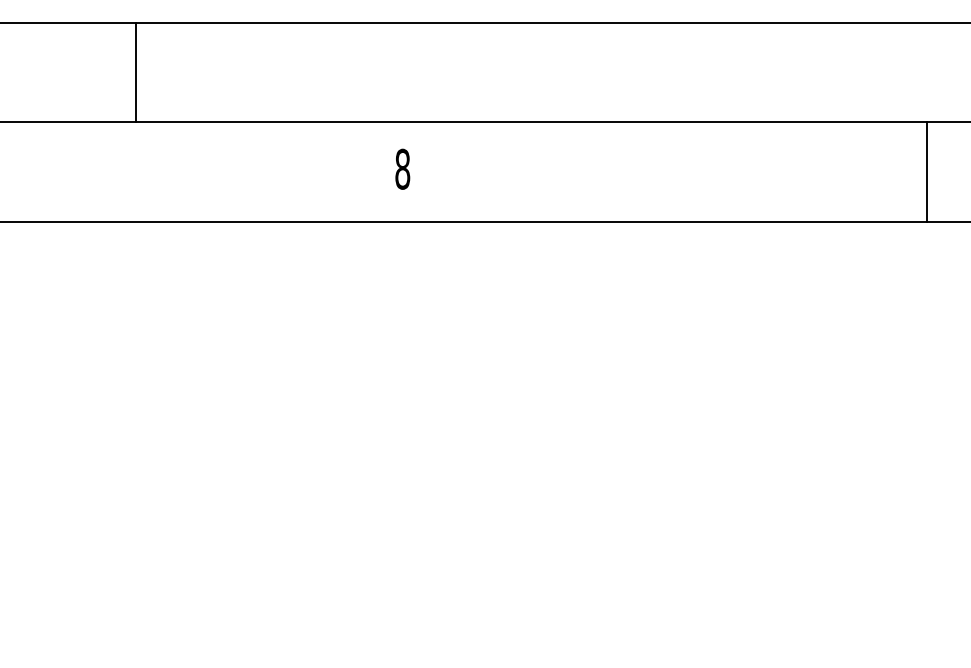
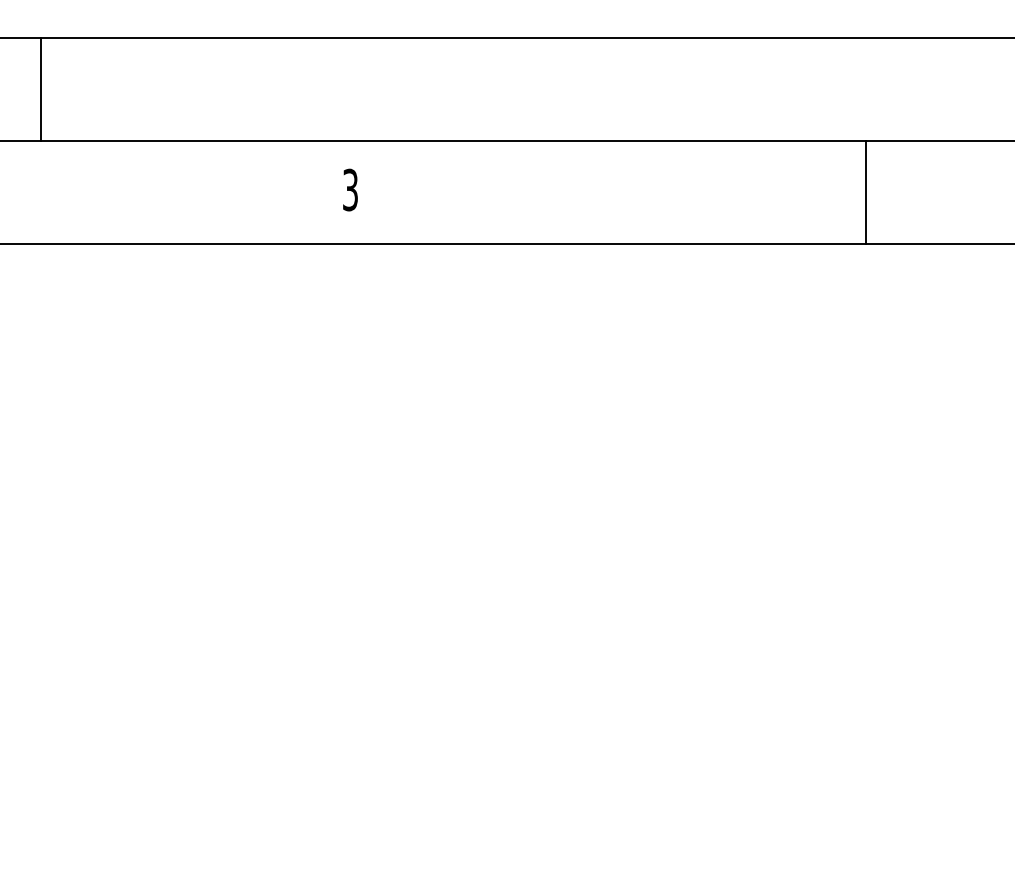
line: (135, 72) -> (40, 89), moved
text: (402, 168) -> (350, 189), 8 -> 3
line: (927, 171) -> (866, 192), moved

